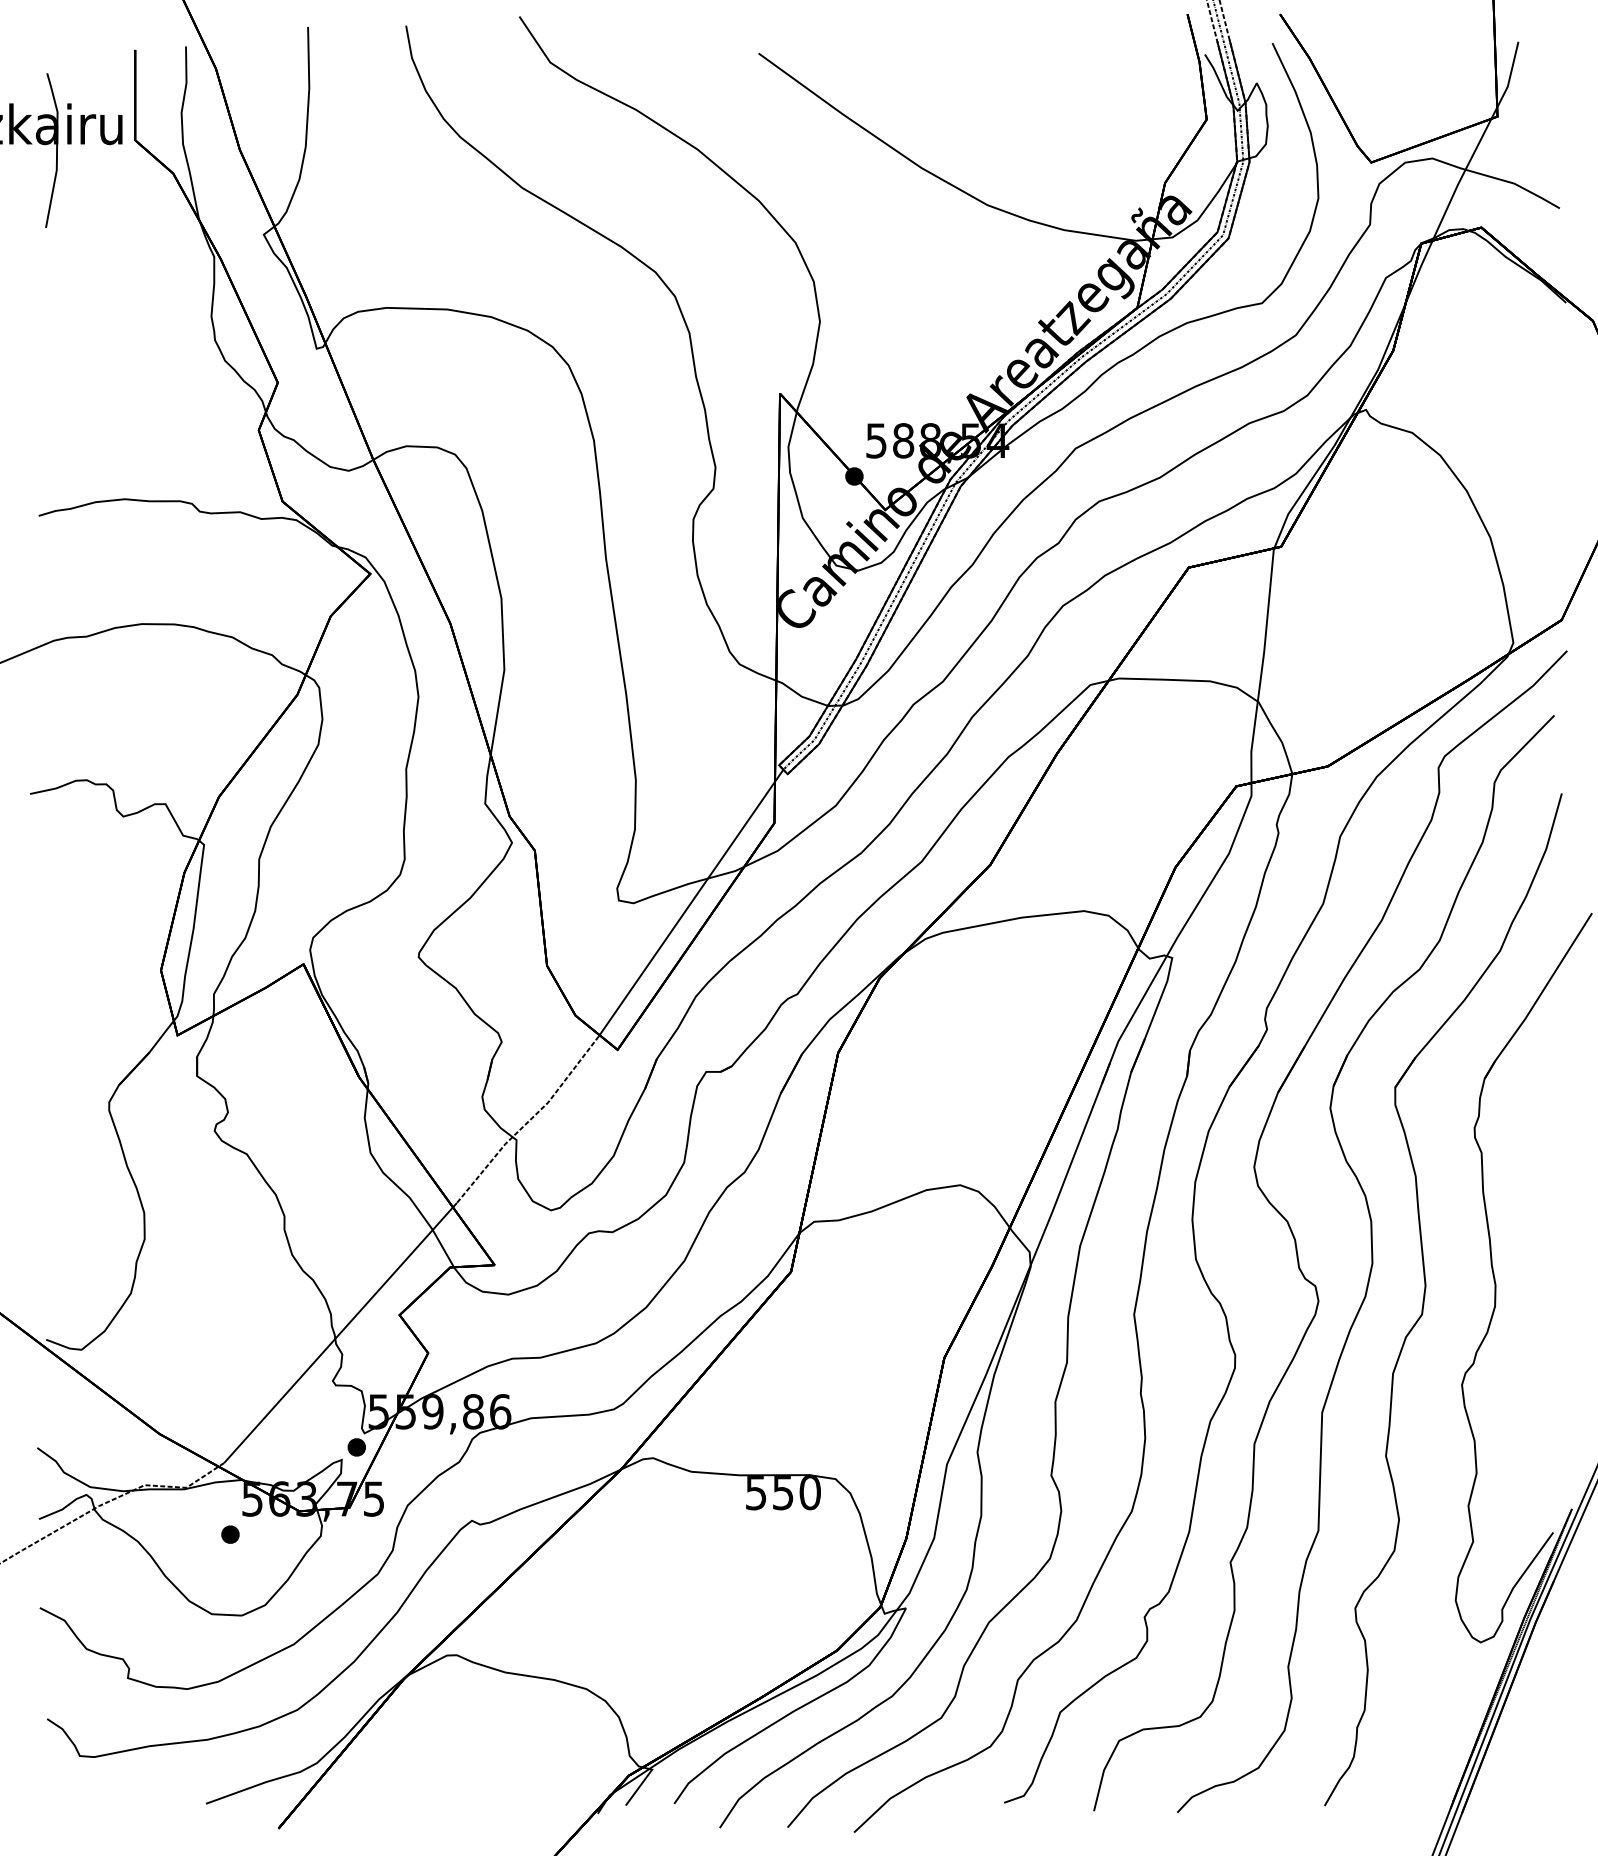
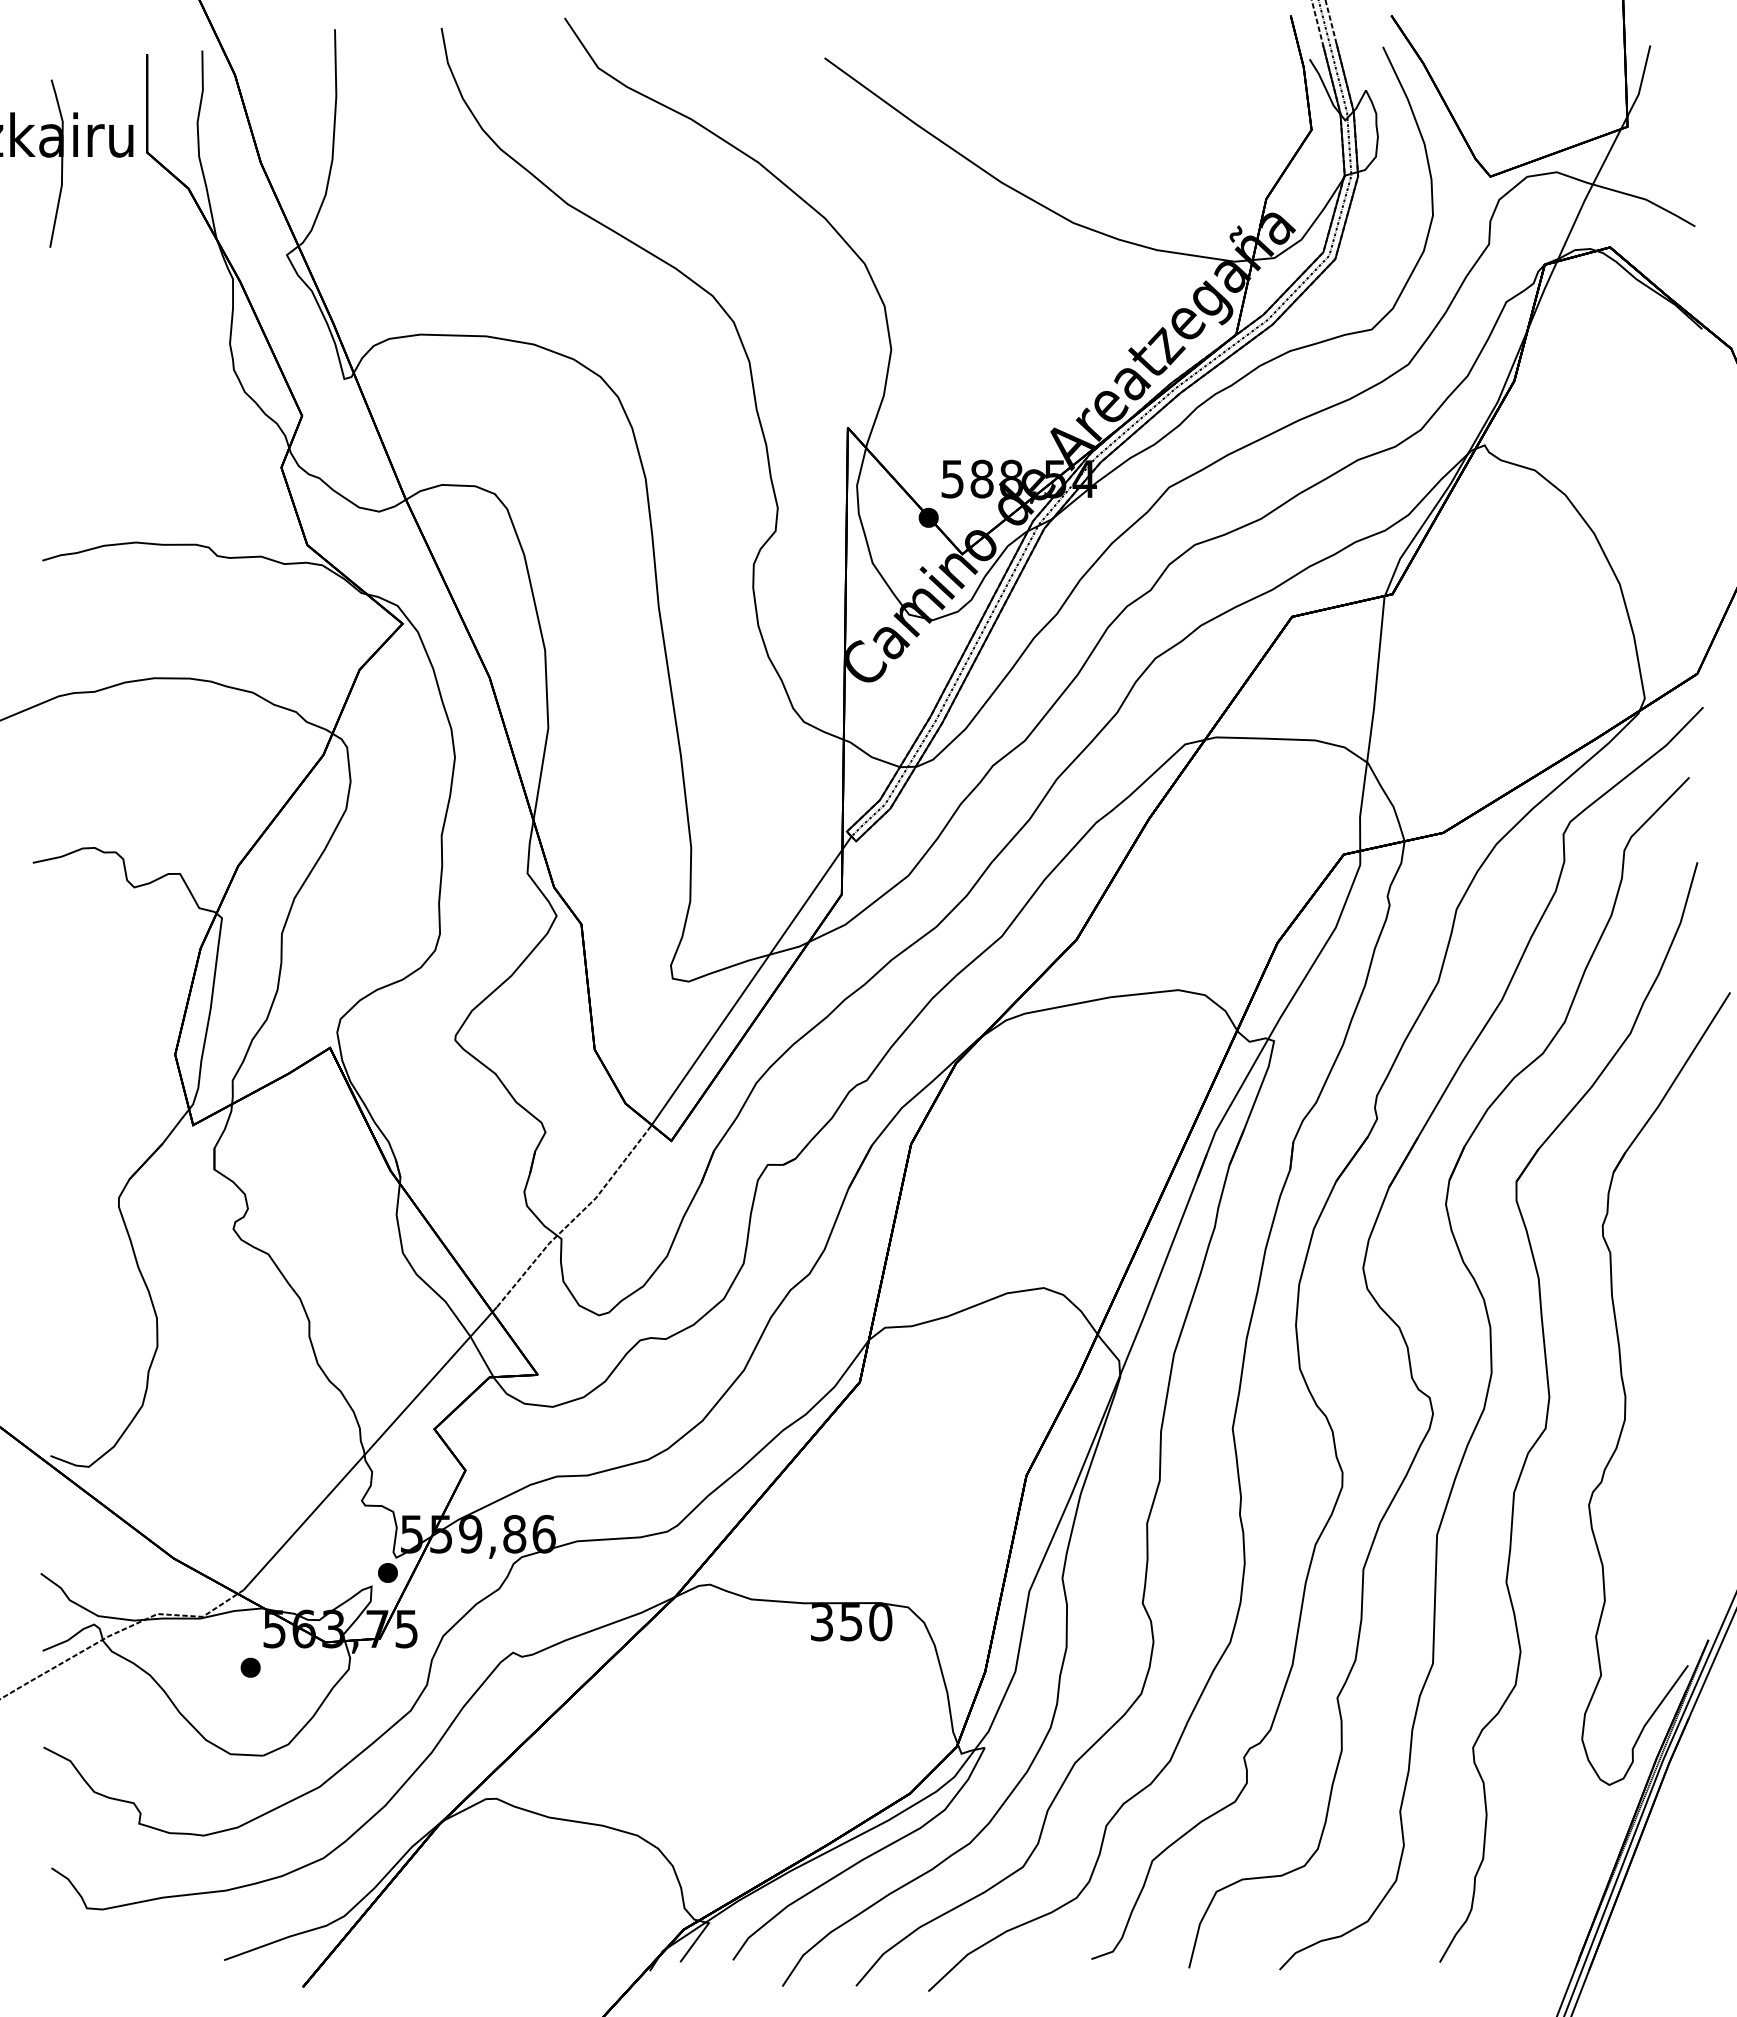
text: (756, 1493) -> (822, 1622), 550 -> 350

